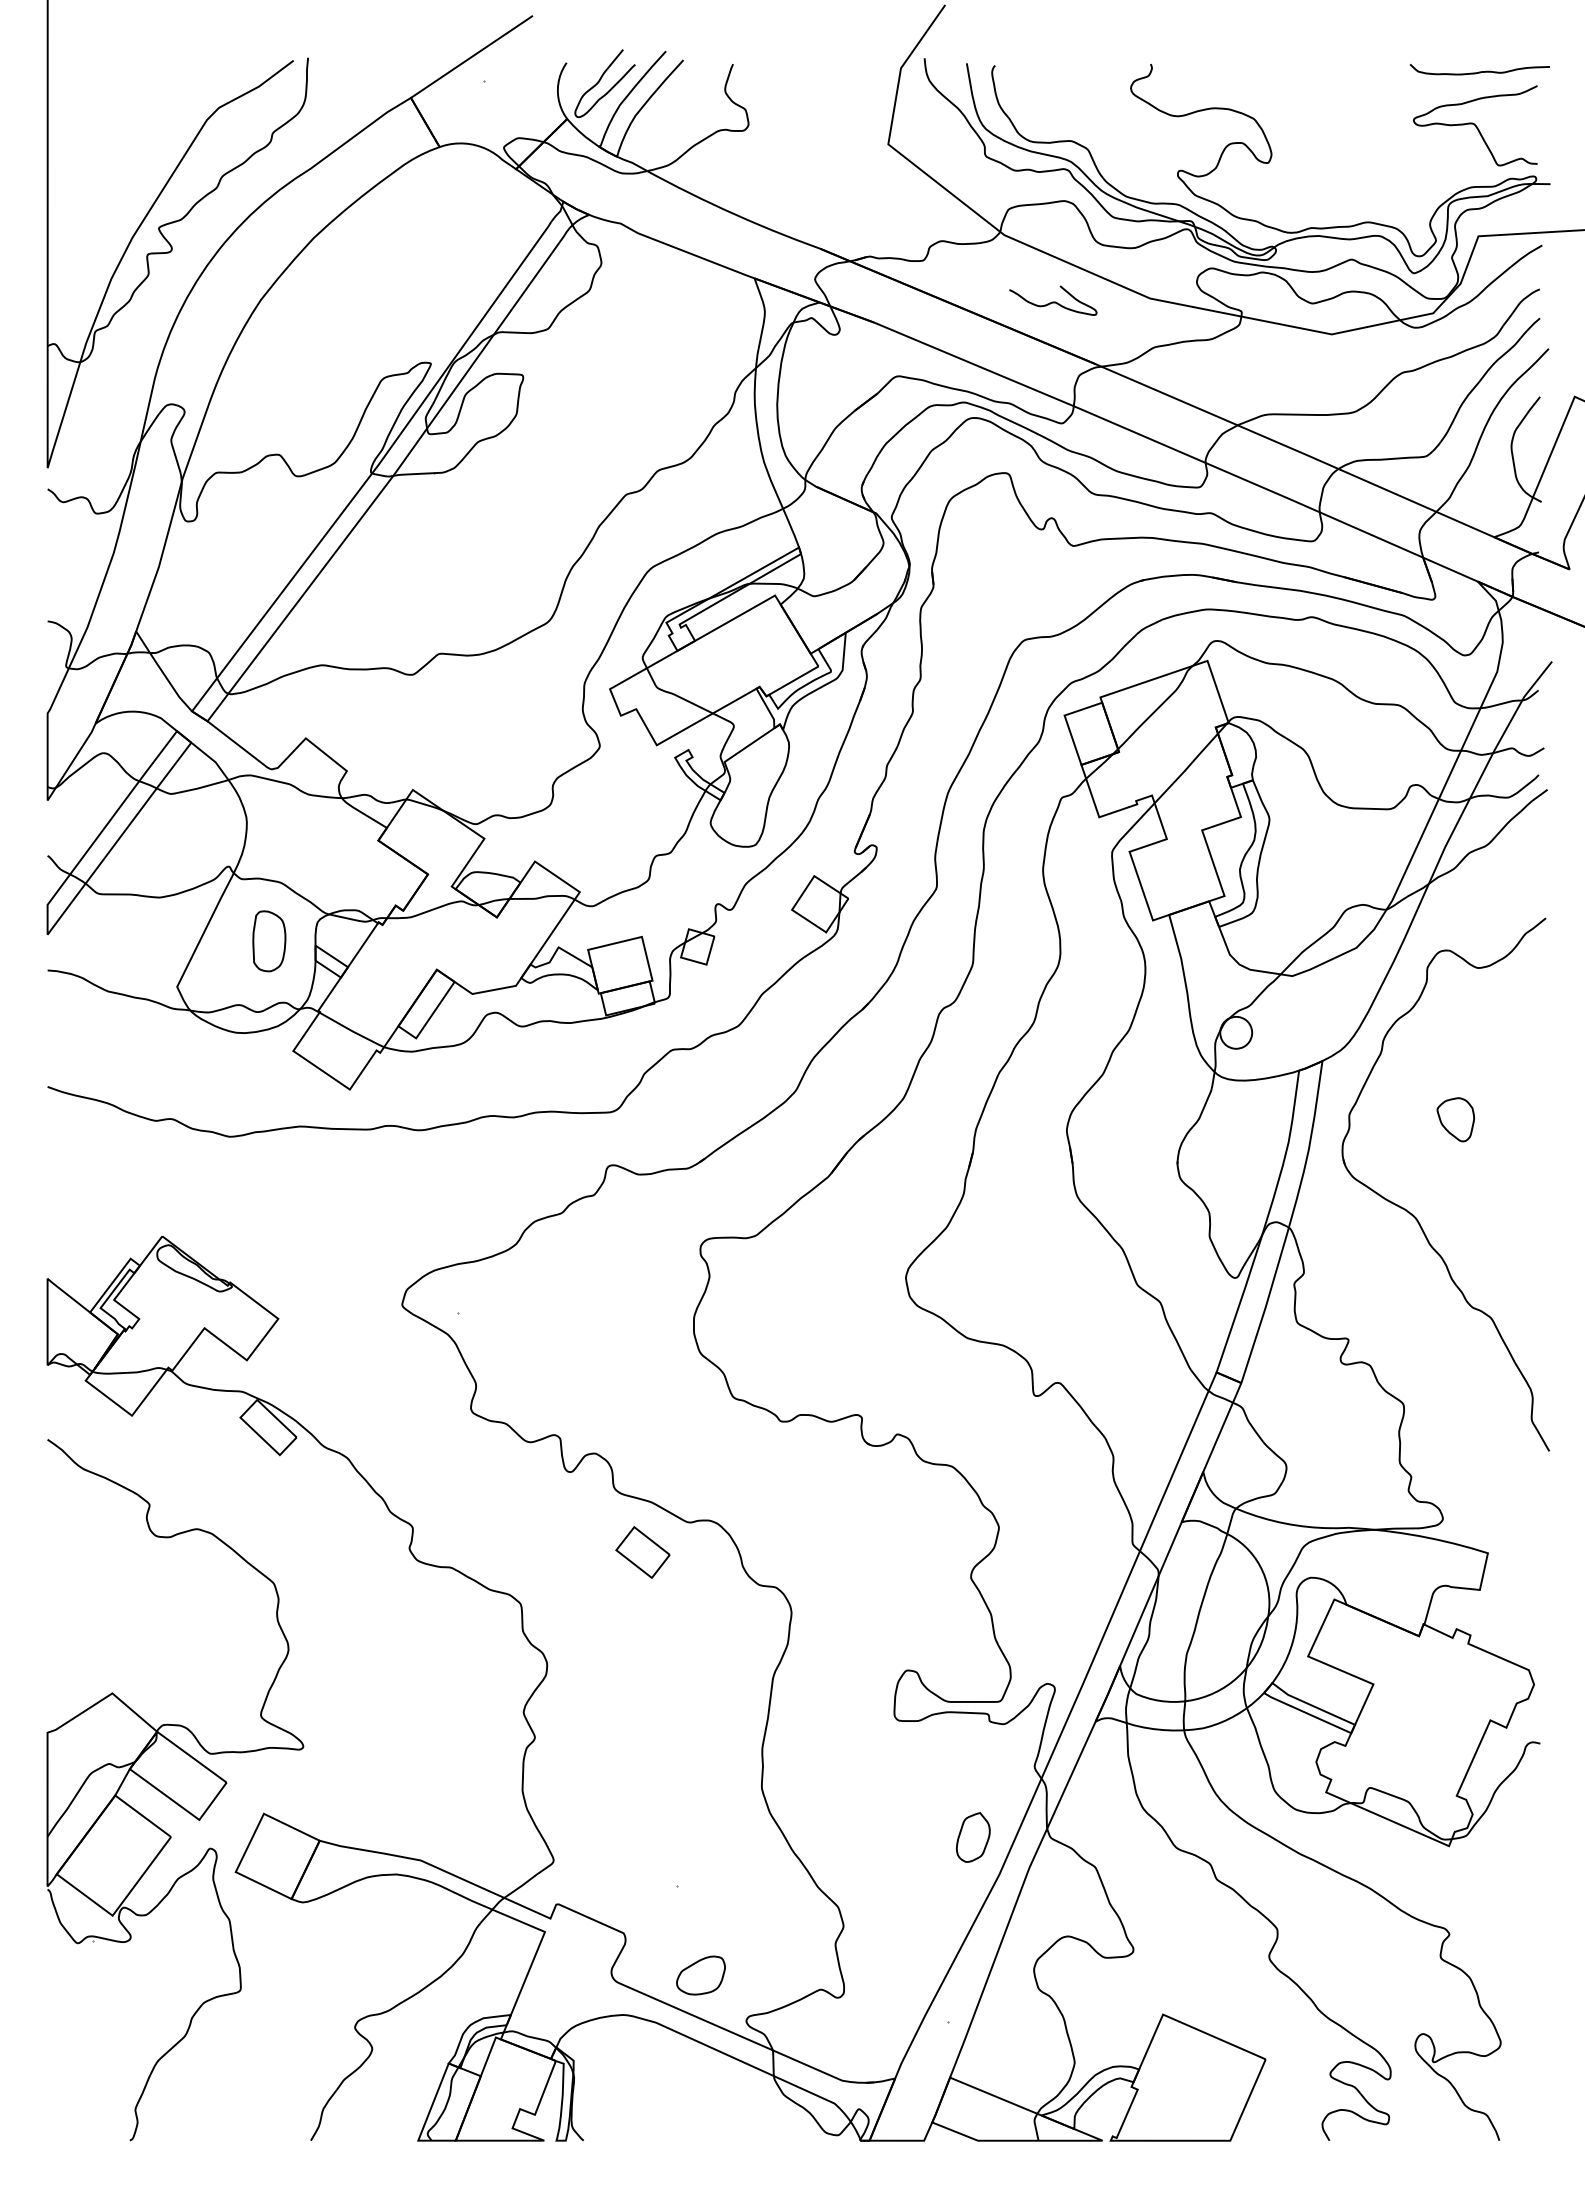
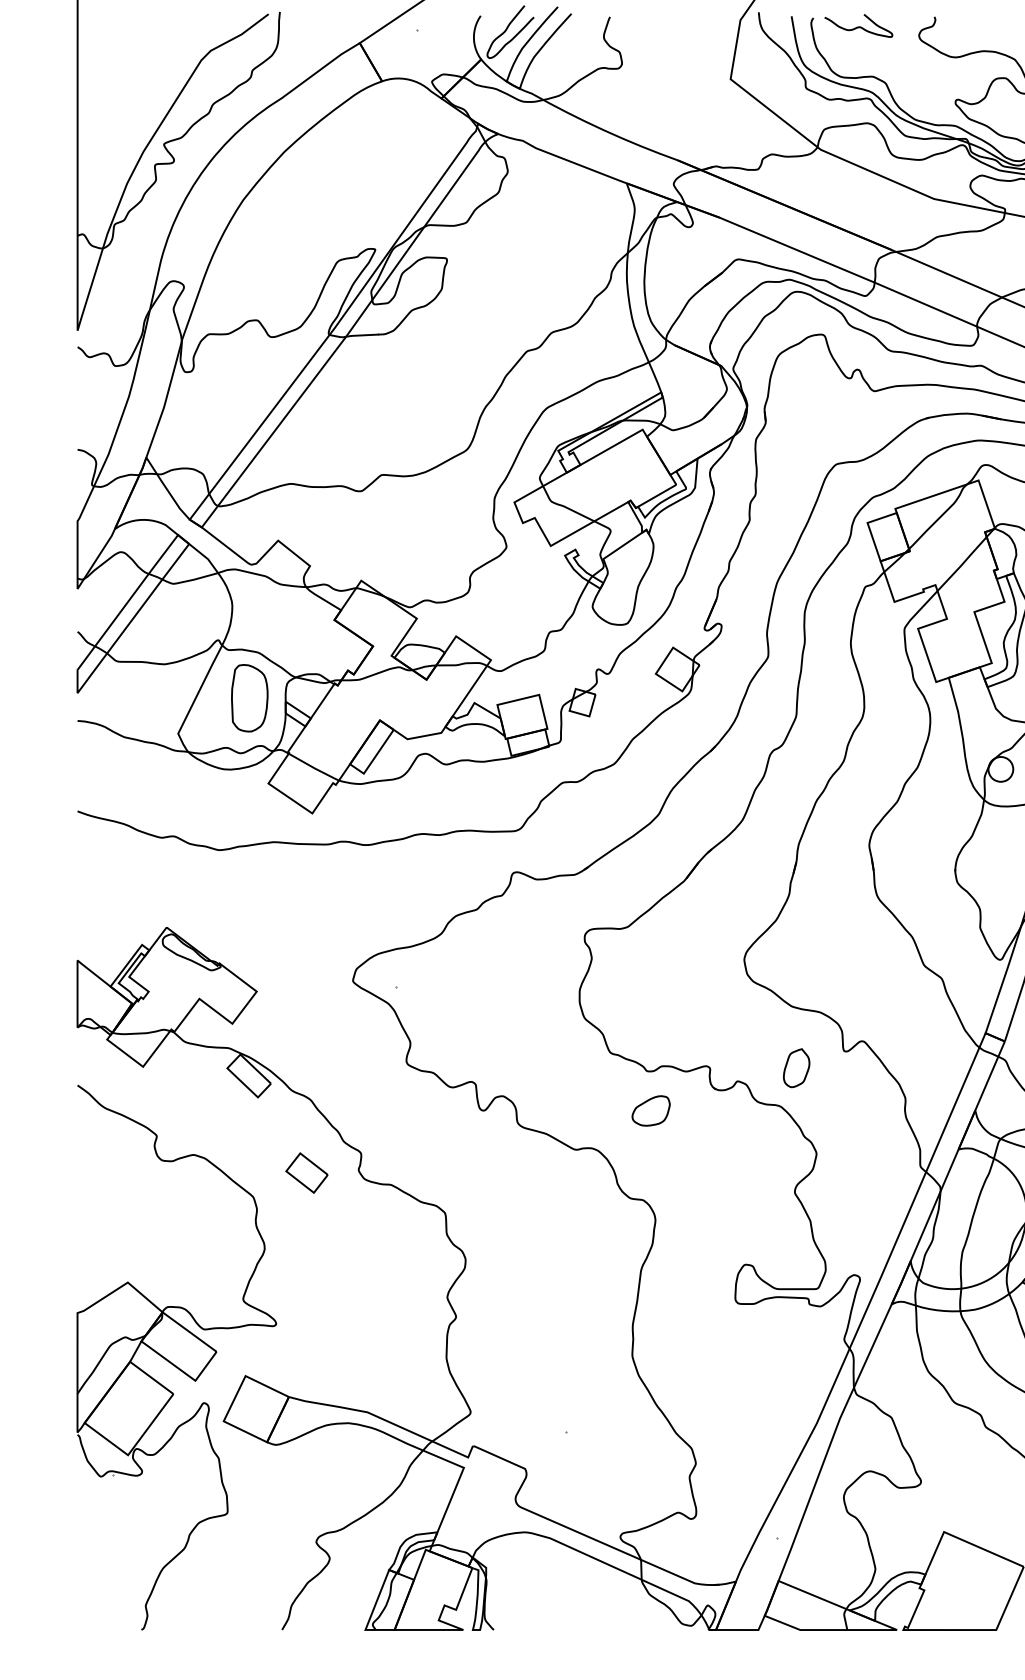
curve: (1053, 301) -> (858, 26), moved
part: (269, 941) -> (249, 698), size x1.43
part: (642, 1552) -> (306, 1173), moved
part: (972, 1837) -> (796, 1068), moved
part: (700, 1975) -> (650, 1110), moved

